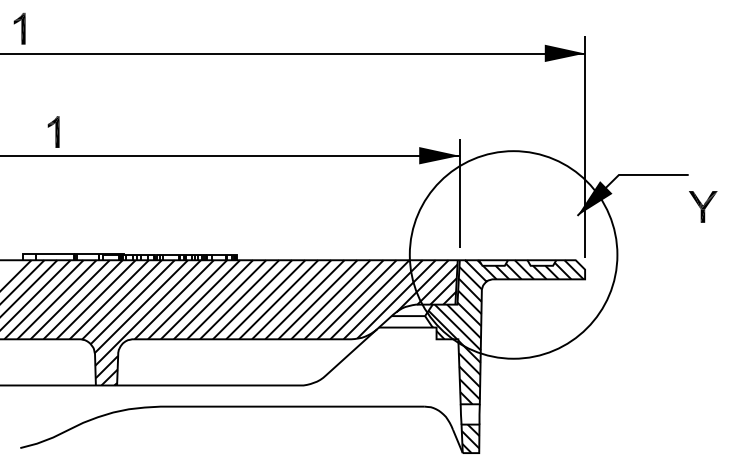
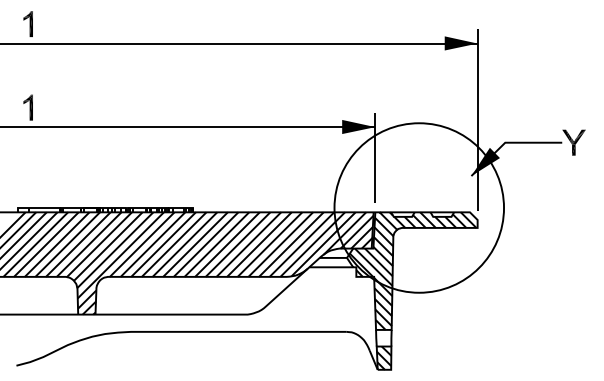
part: (19, 28) -> (28, 23), moved
part: (53, 131) -> (28, 107), moved
part: (703, 206) -> (574, 142), moved

